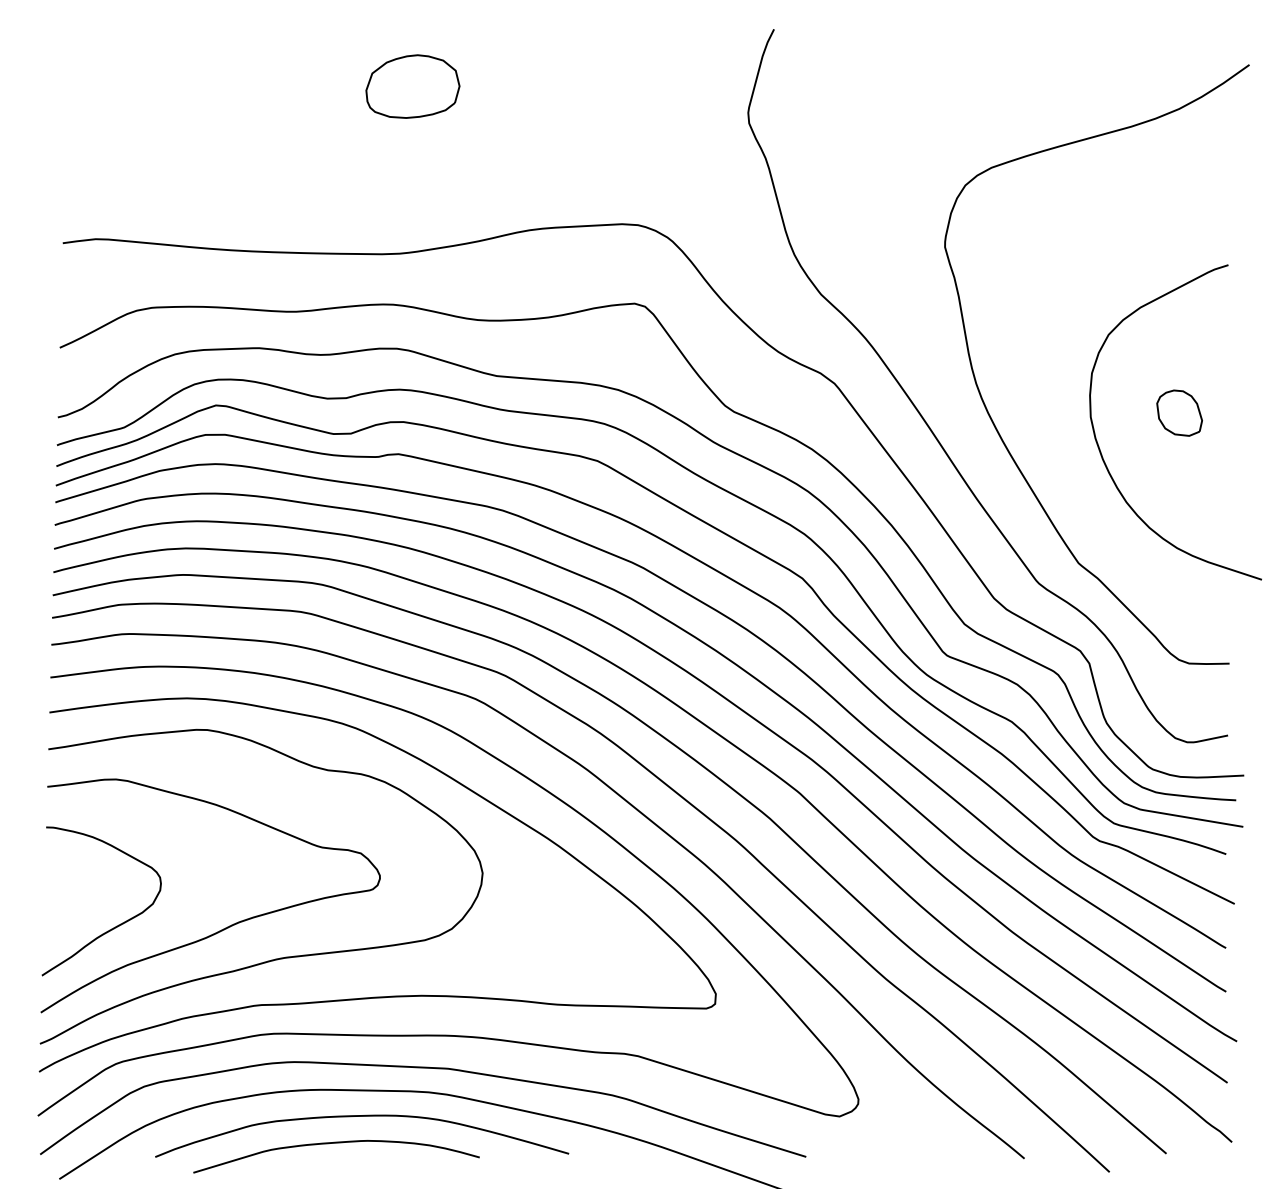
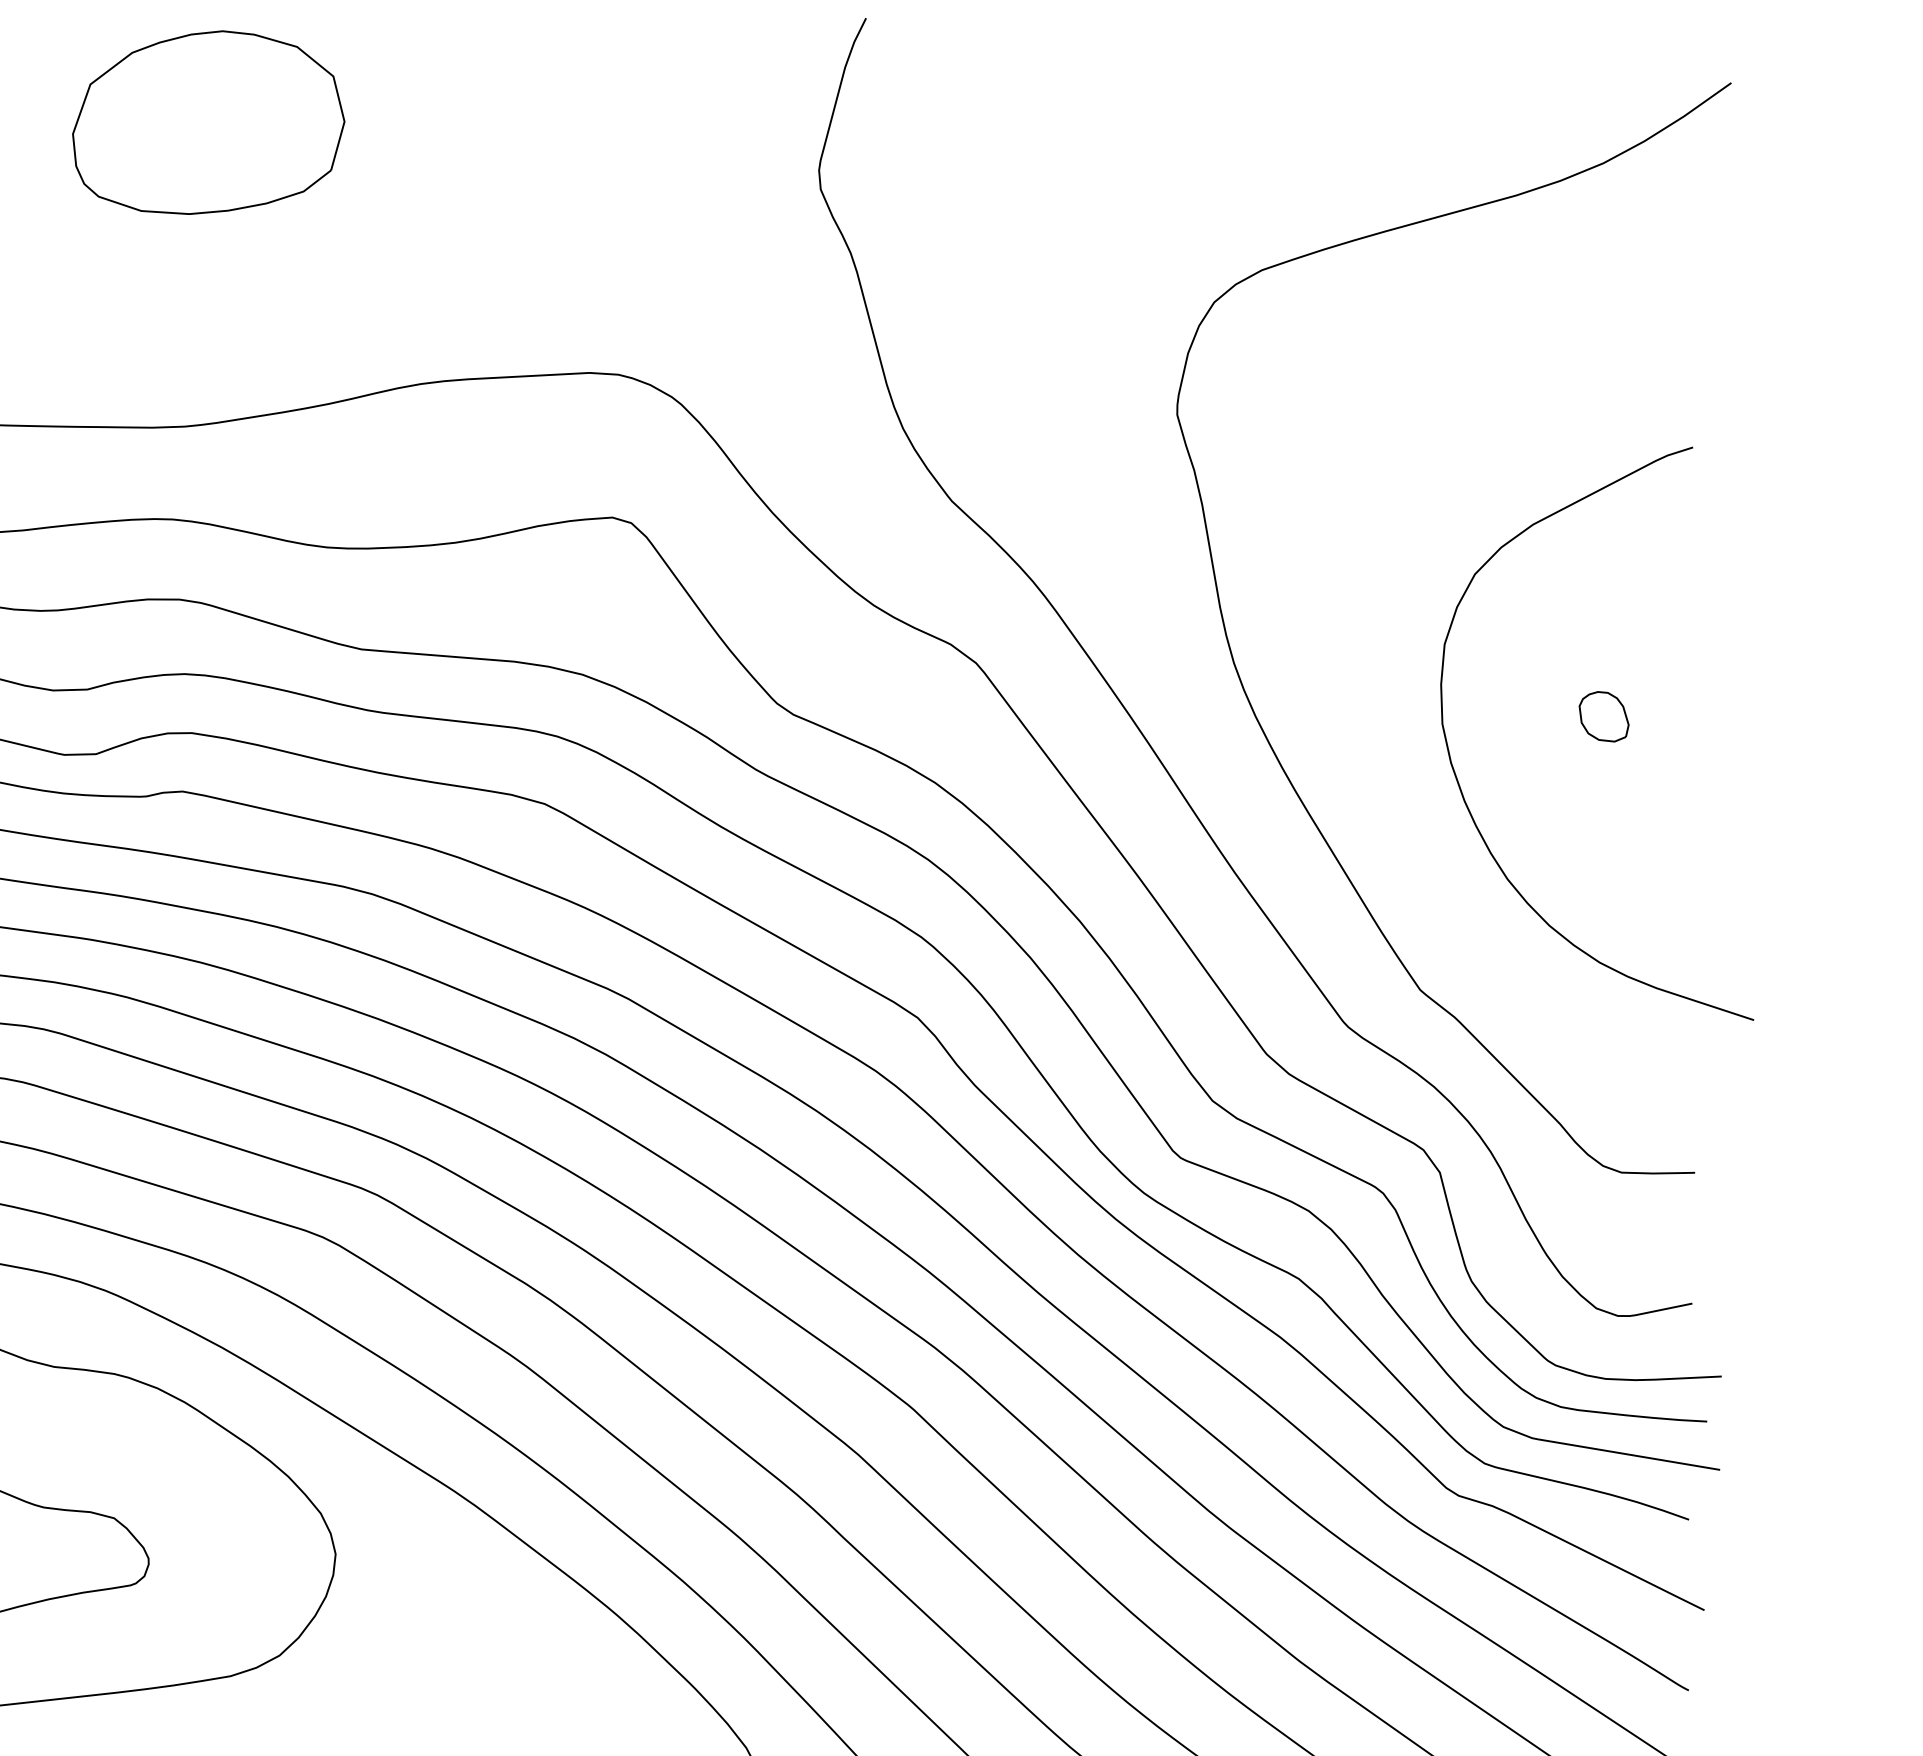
part: (412, 86) -> (207, 122), size x1.6
part: (1179, 412) -> (1603, 715), size x0.6

